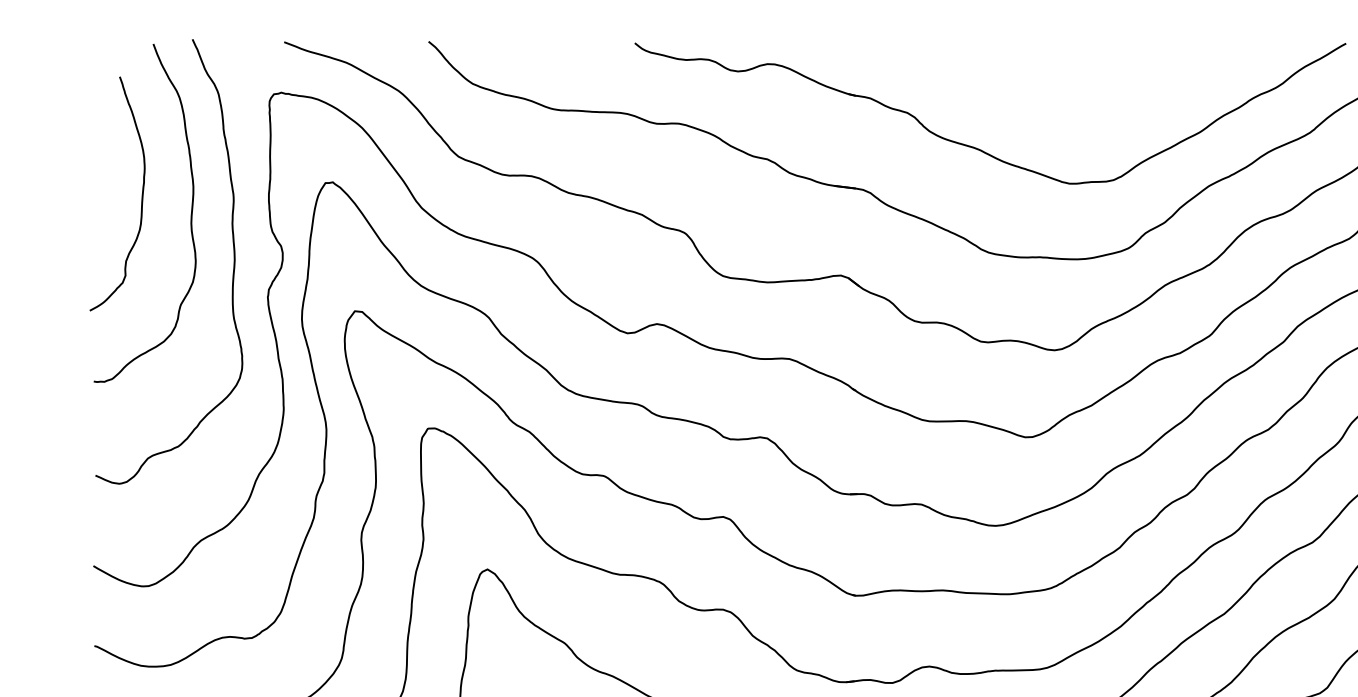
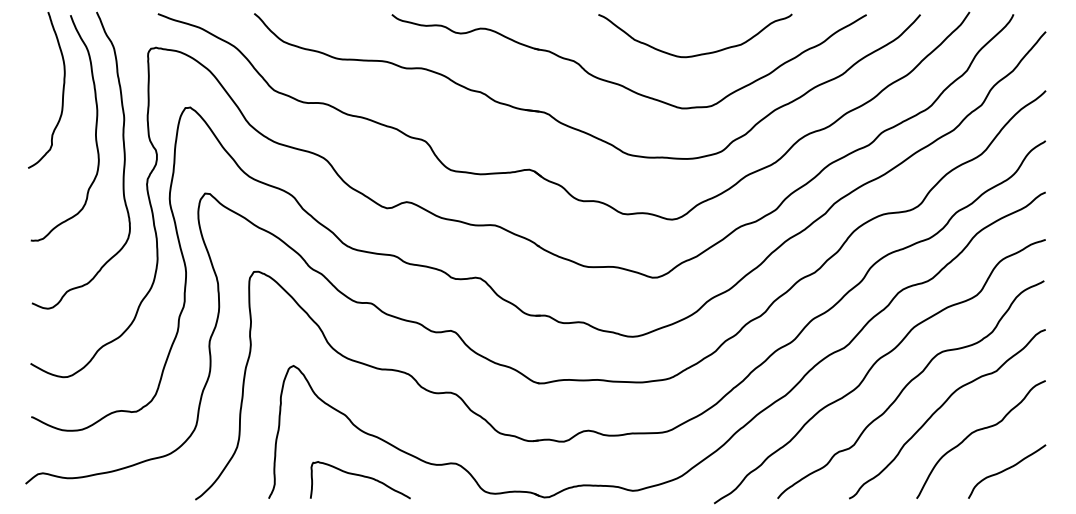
curve: (1097, 101) -> (700, 53), added
curve: (141, 194) -> (62, 90), moved

